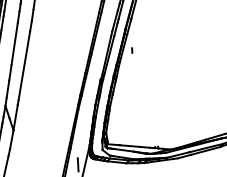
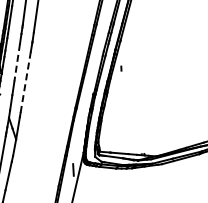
line: (15, 43) -> (17, 62), solid -> dashed
line: (24, 65) -> (25, 81), solid -> dashed

